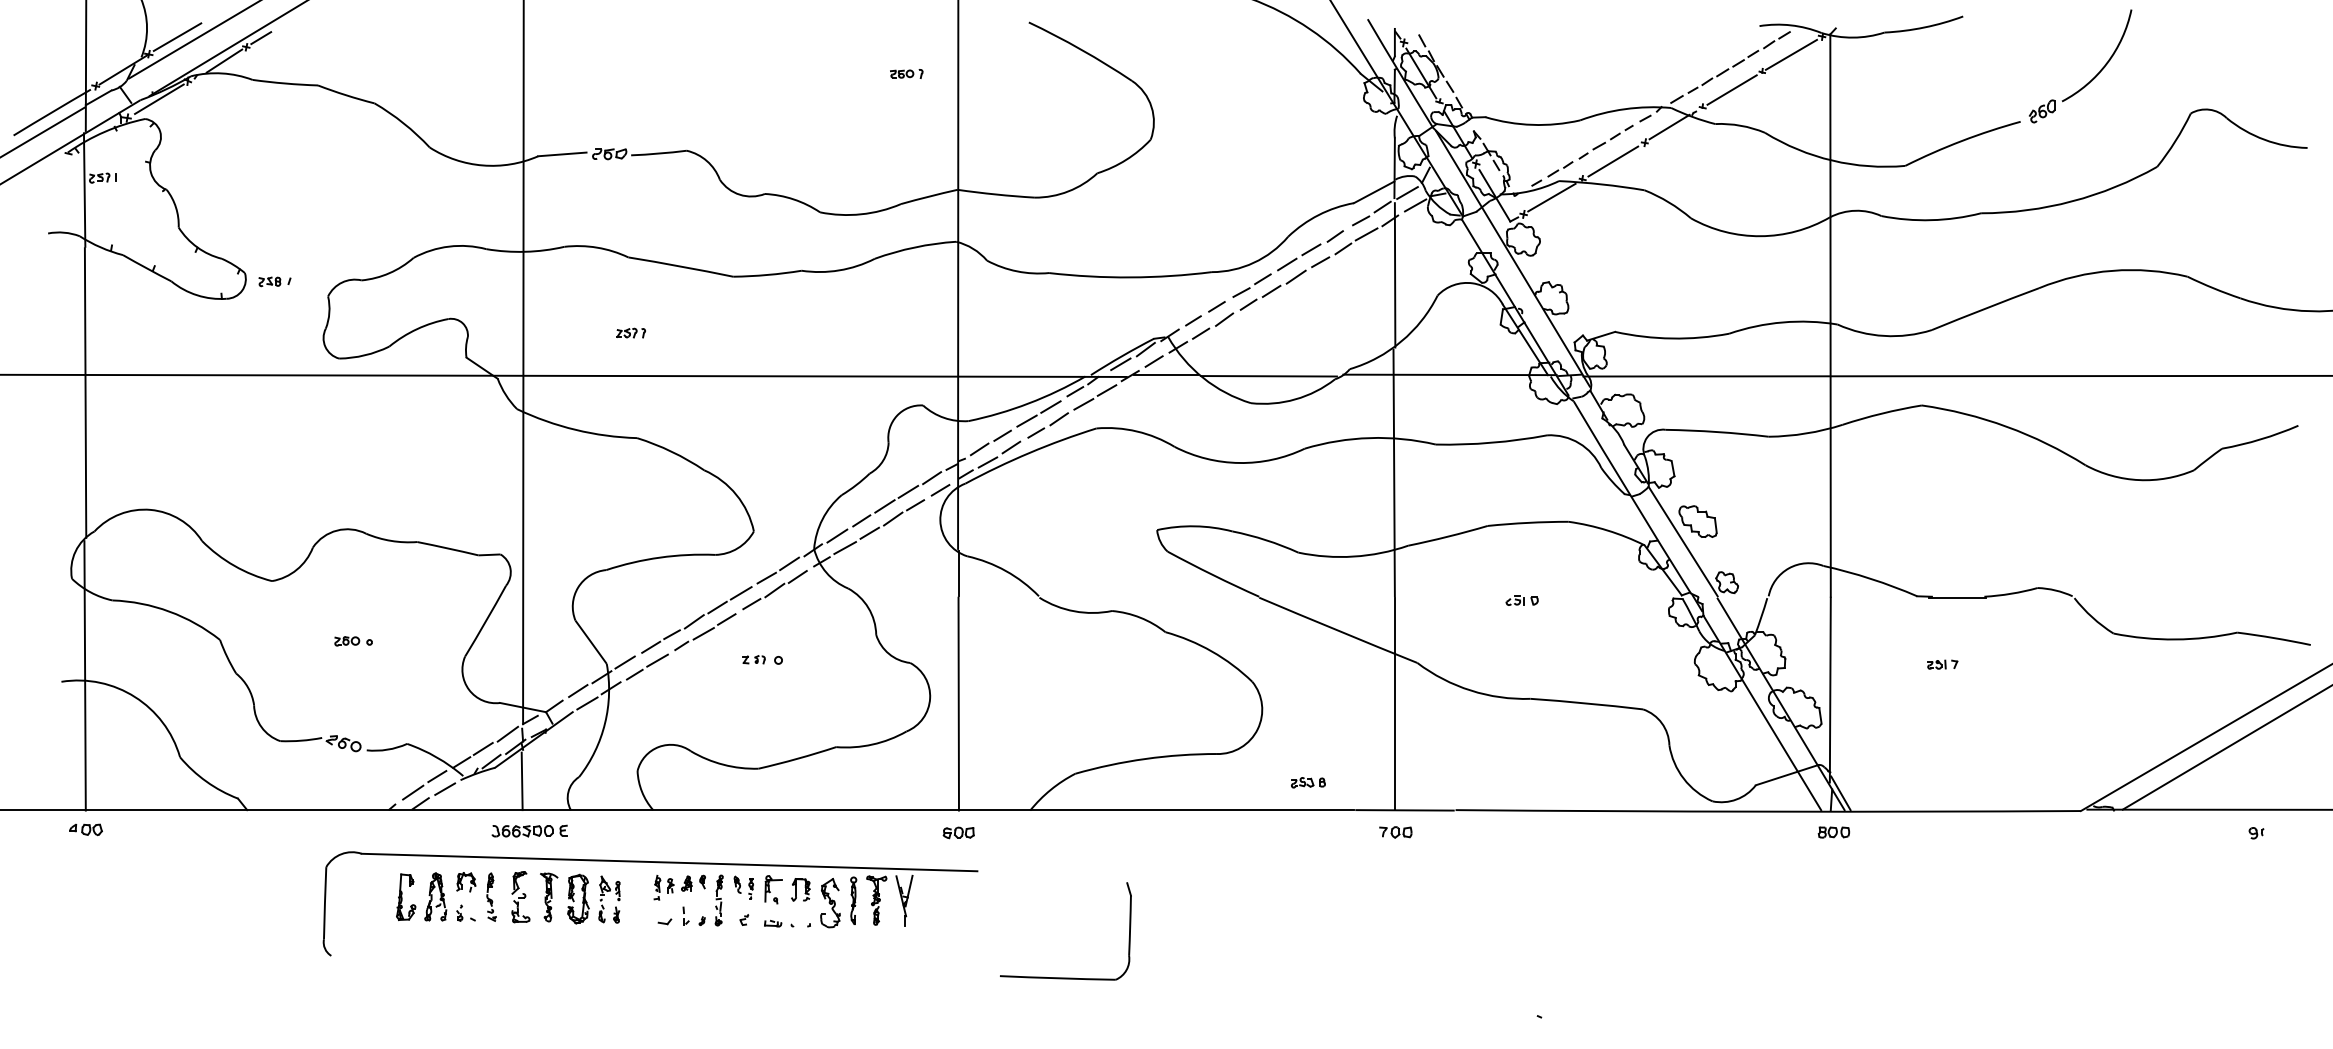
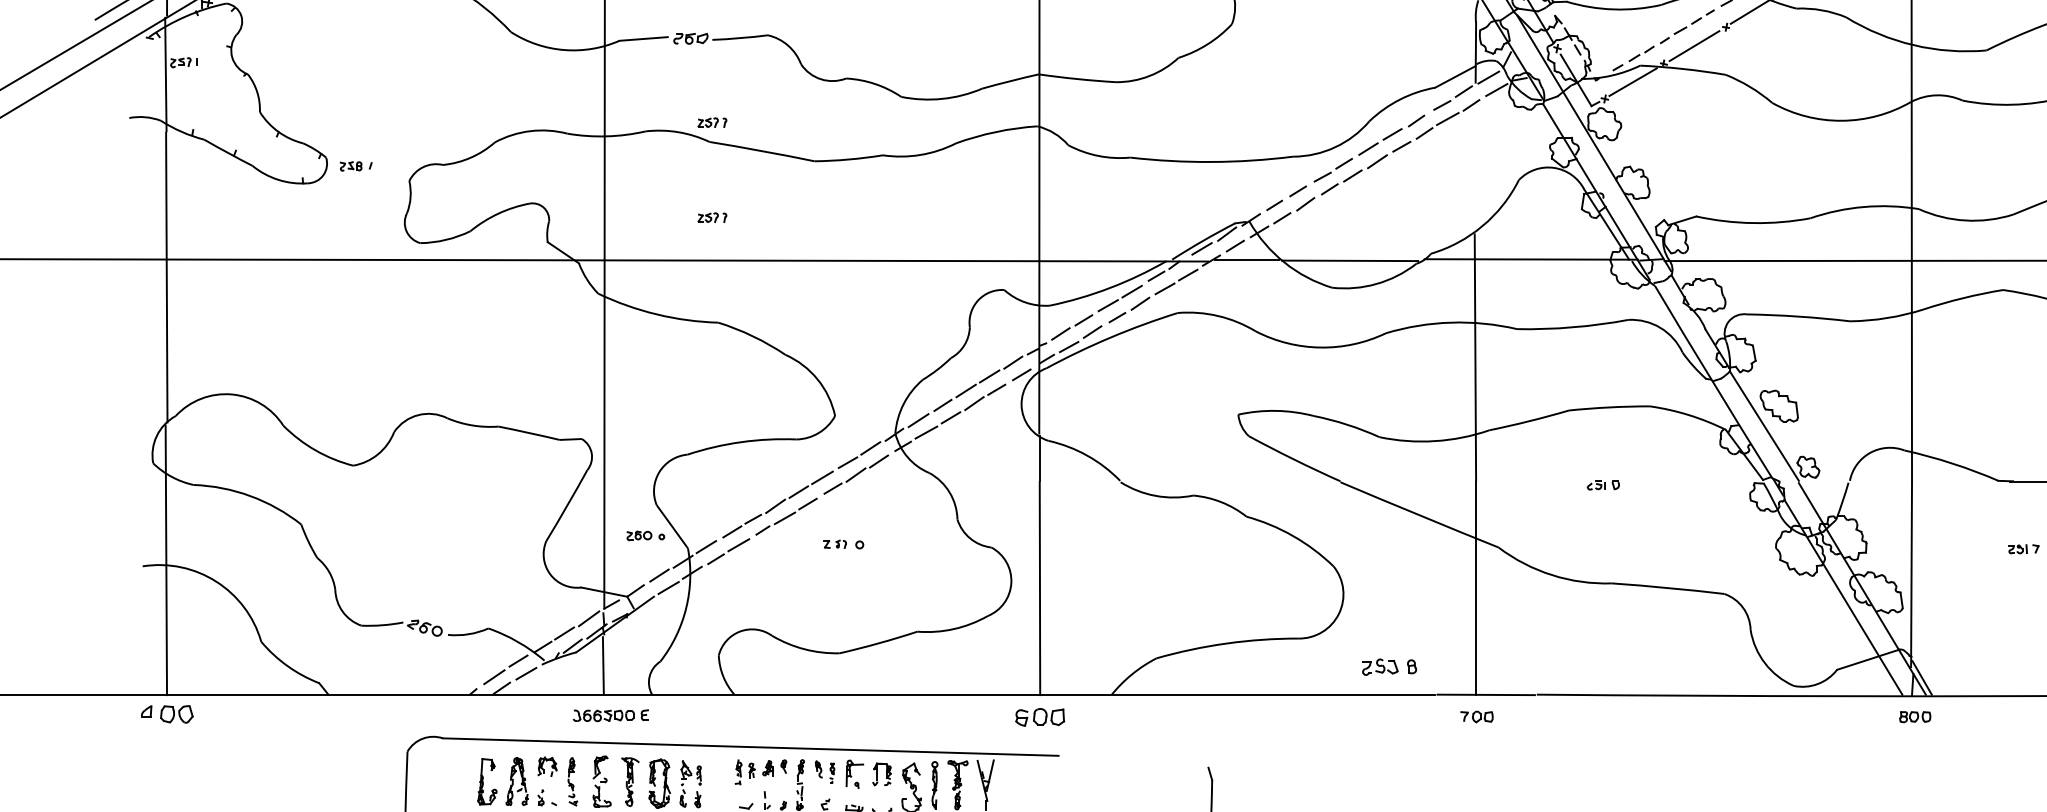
part: (630, 237) -> (711, 122), added
line: (1394, 275) -> (1475, 160), removed
part: (353, 641) -> (645, 536), moved
part: (1308, 782) -> (1389, 667), size x1.6
part: (85, 829) -> (166, 714), size x1.6
part: (958, 832) -> (1039, 717), size x1.6

